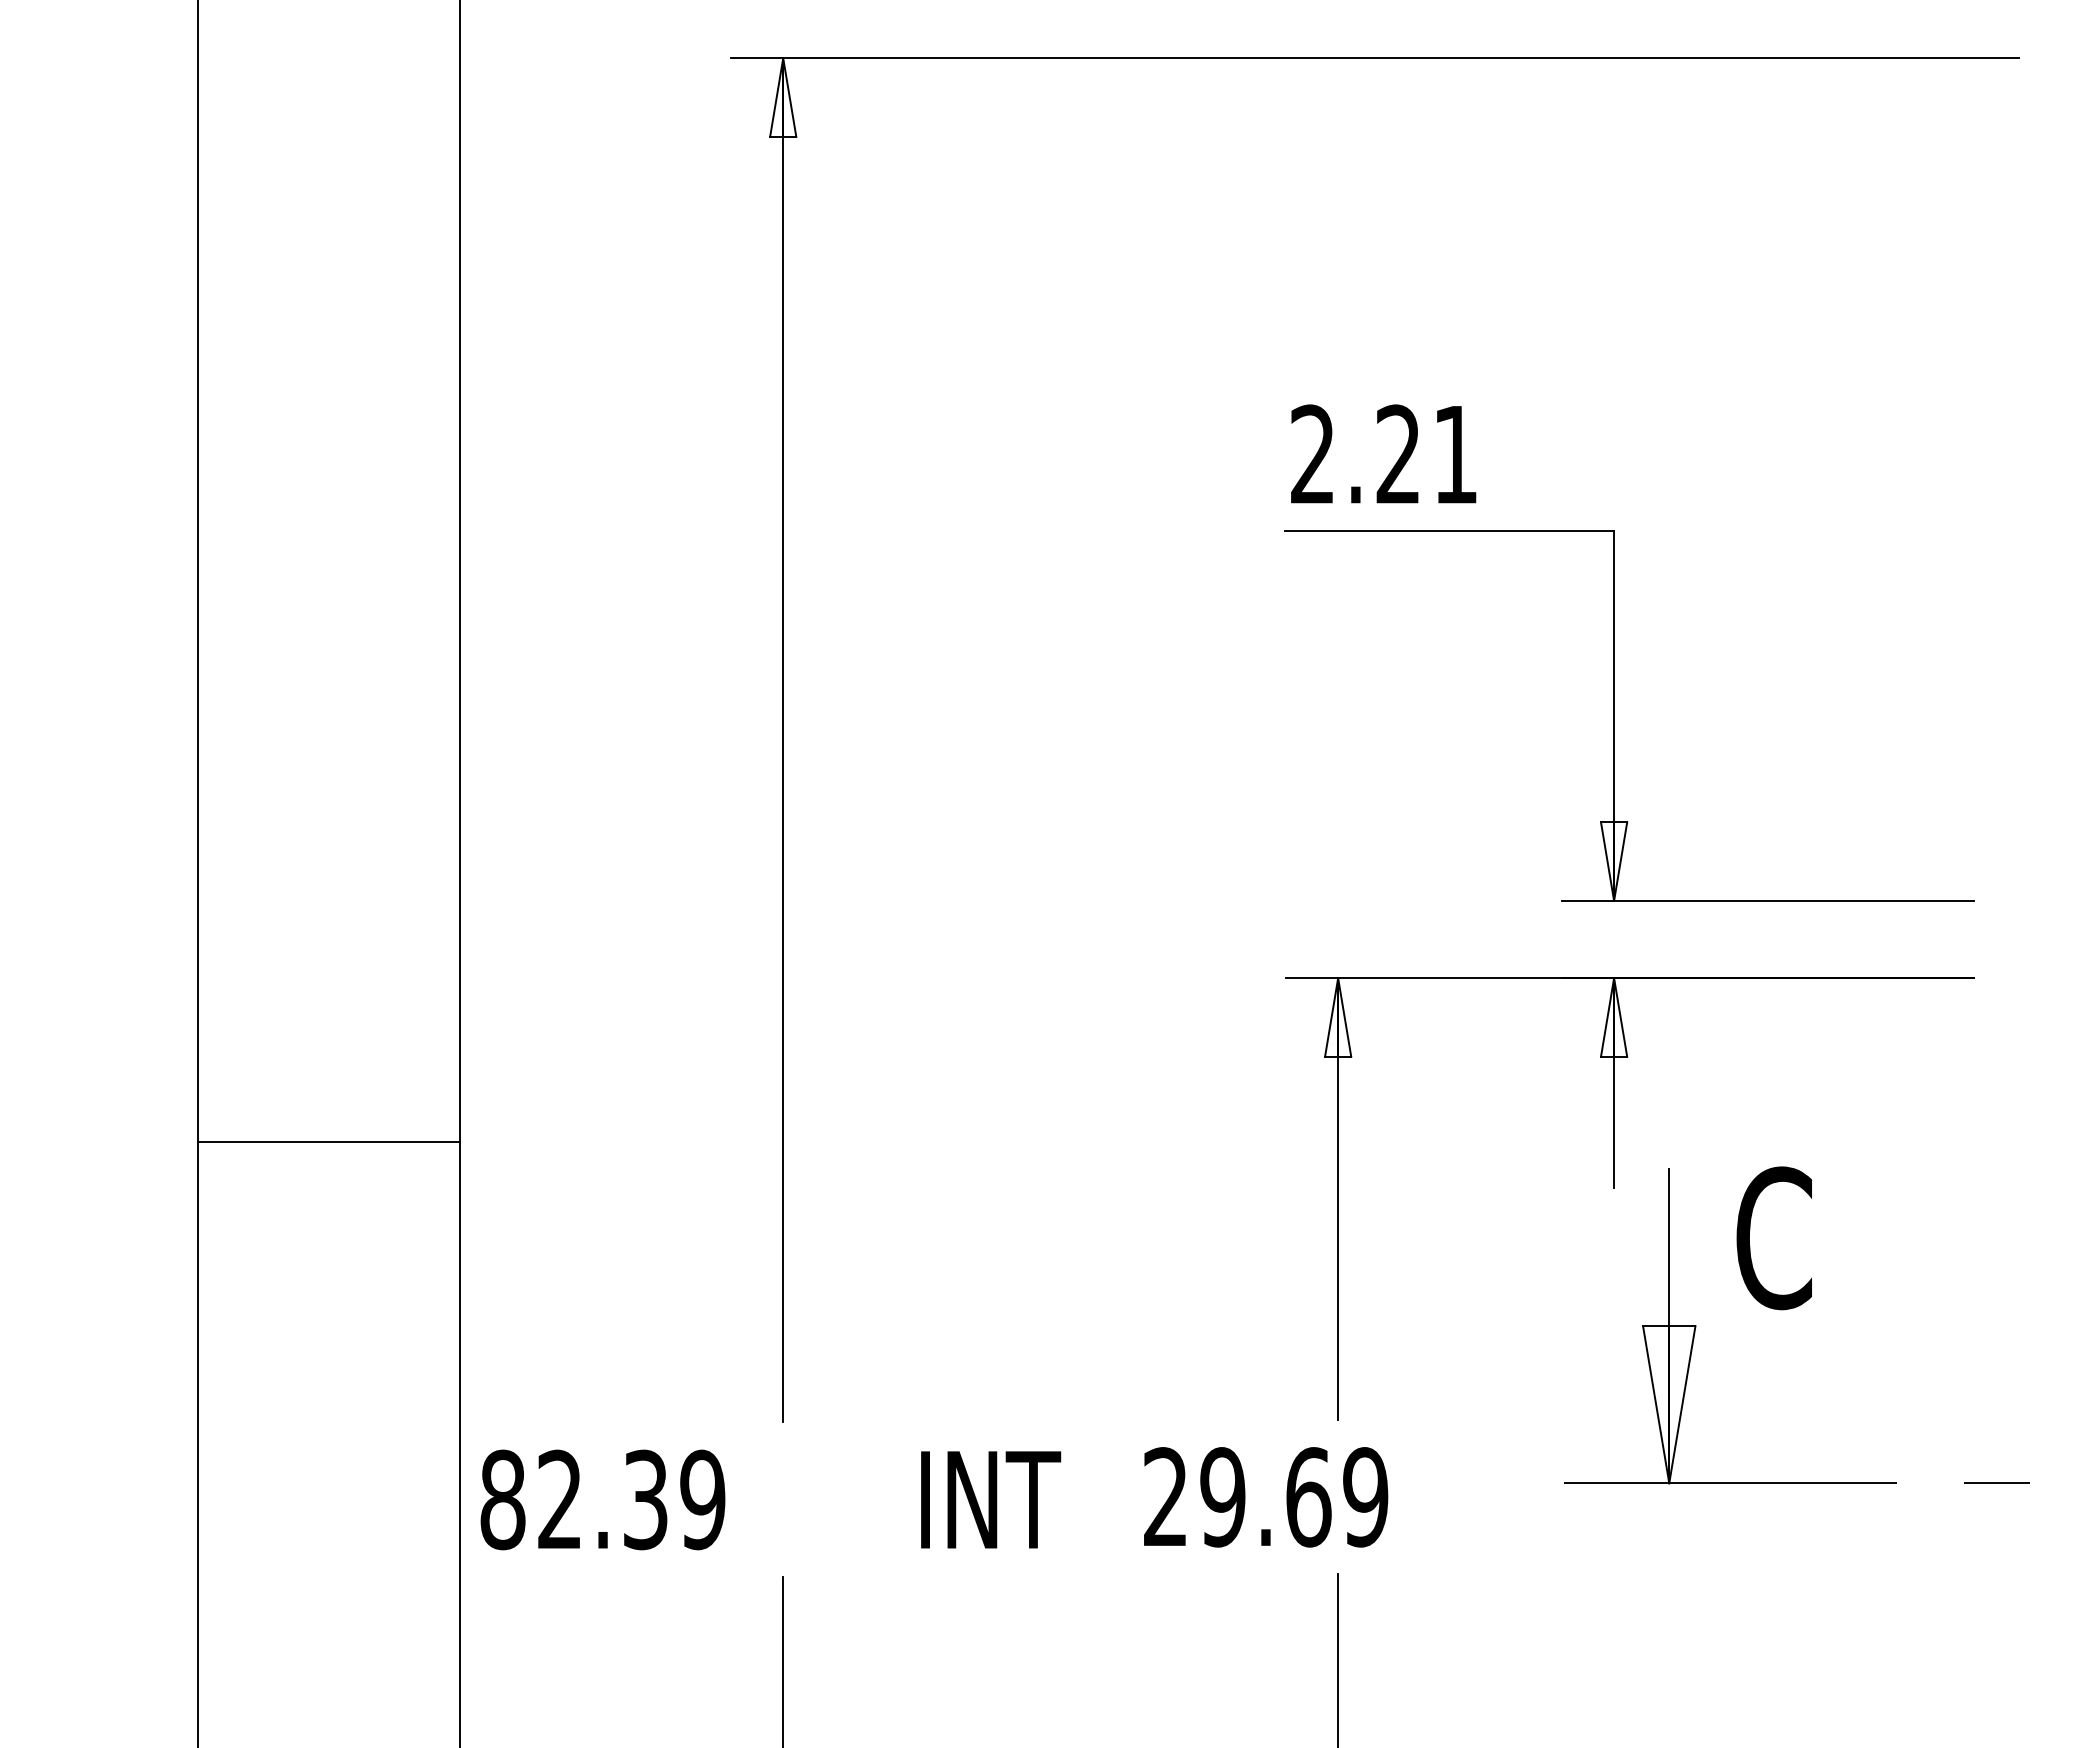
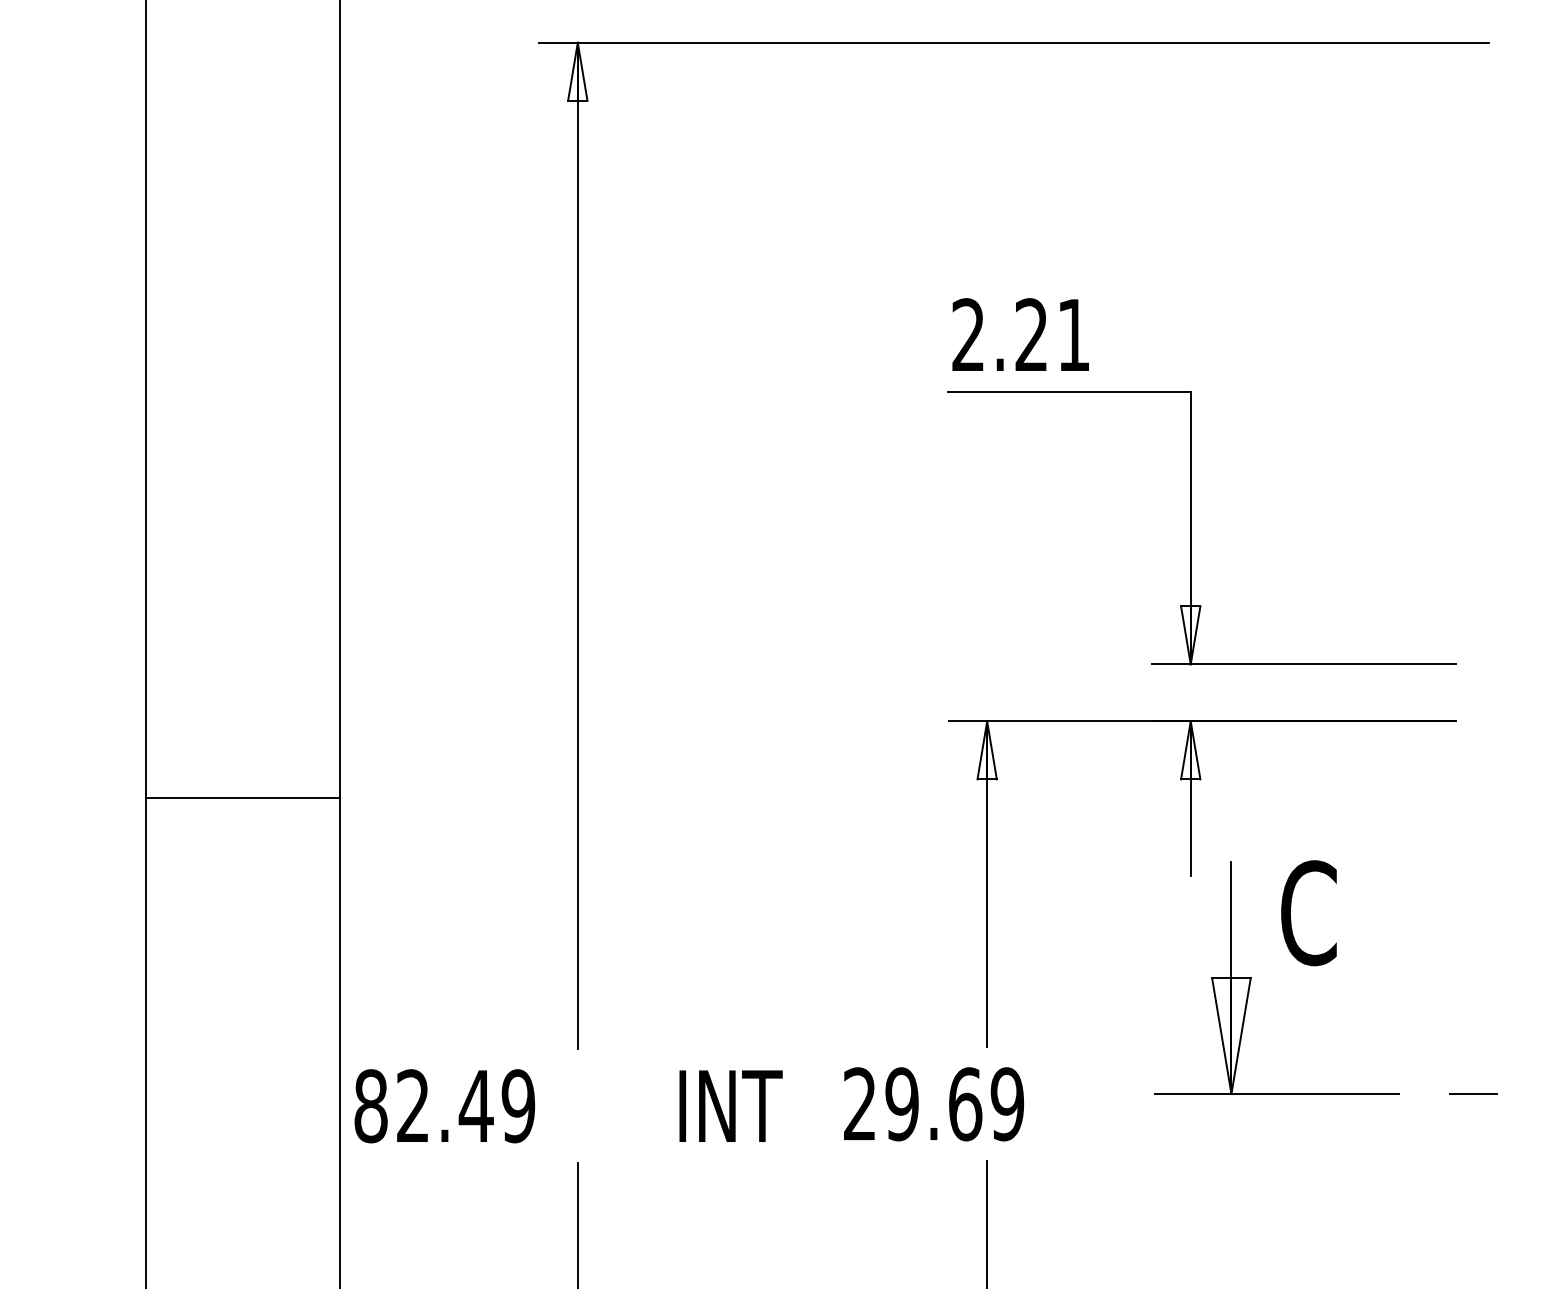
line: (329, 1142) -> (243, 798), moved
text: (645, 1499) -> (476, 1105), 82.39 -> 82.49

